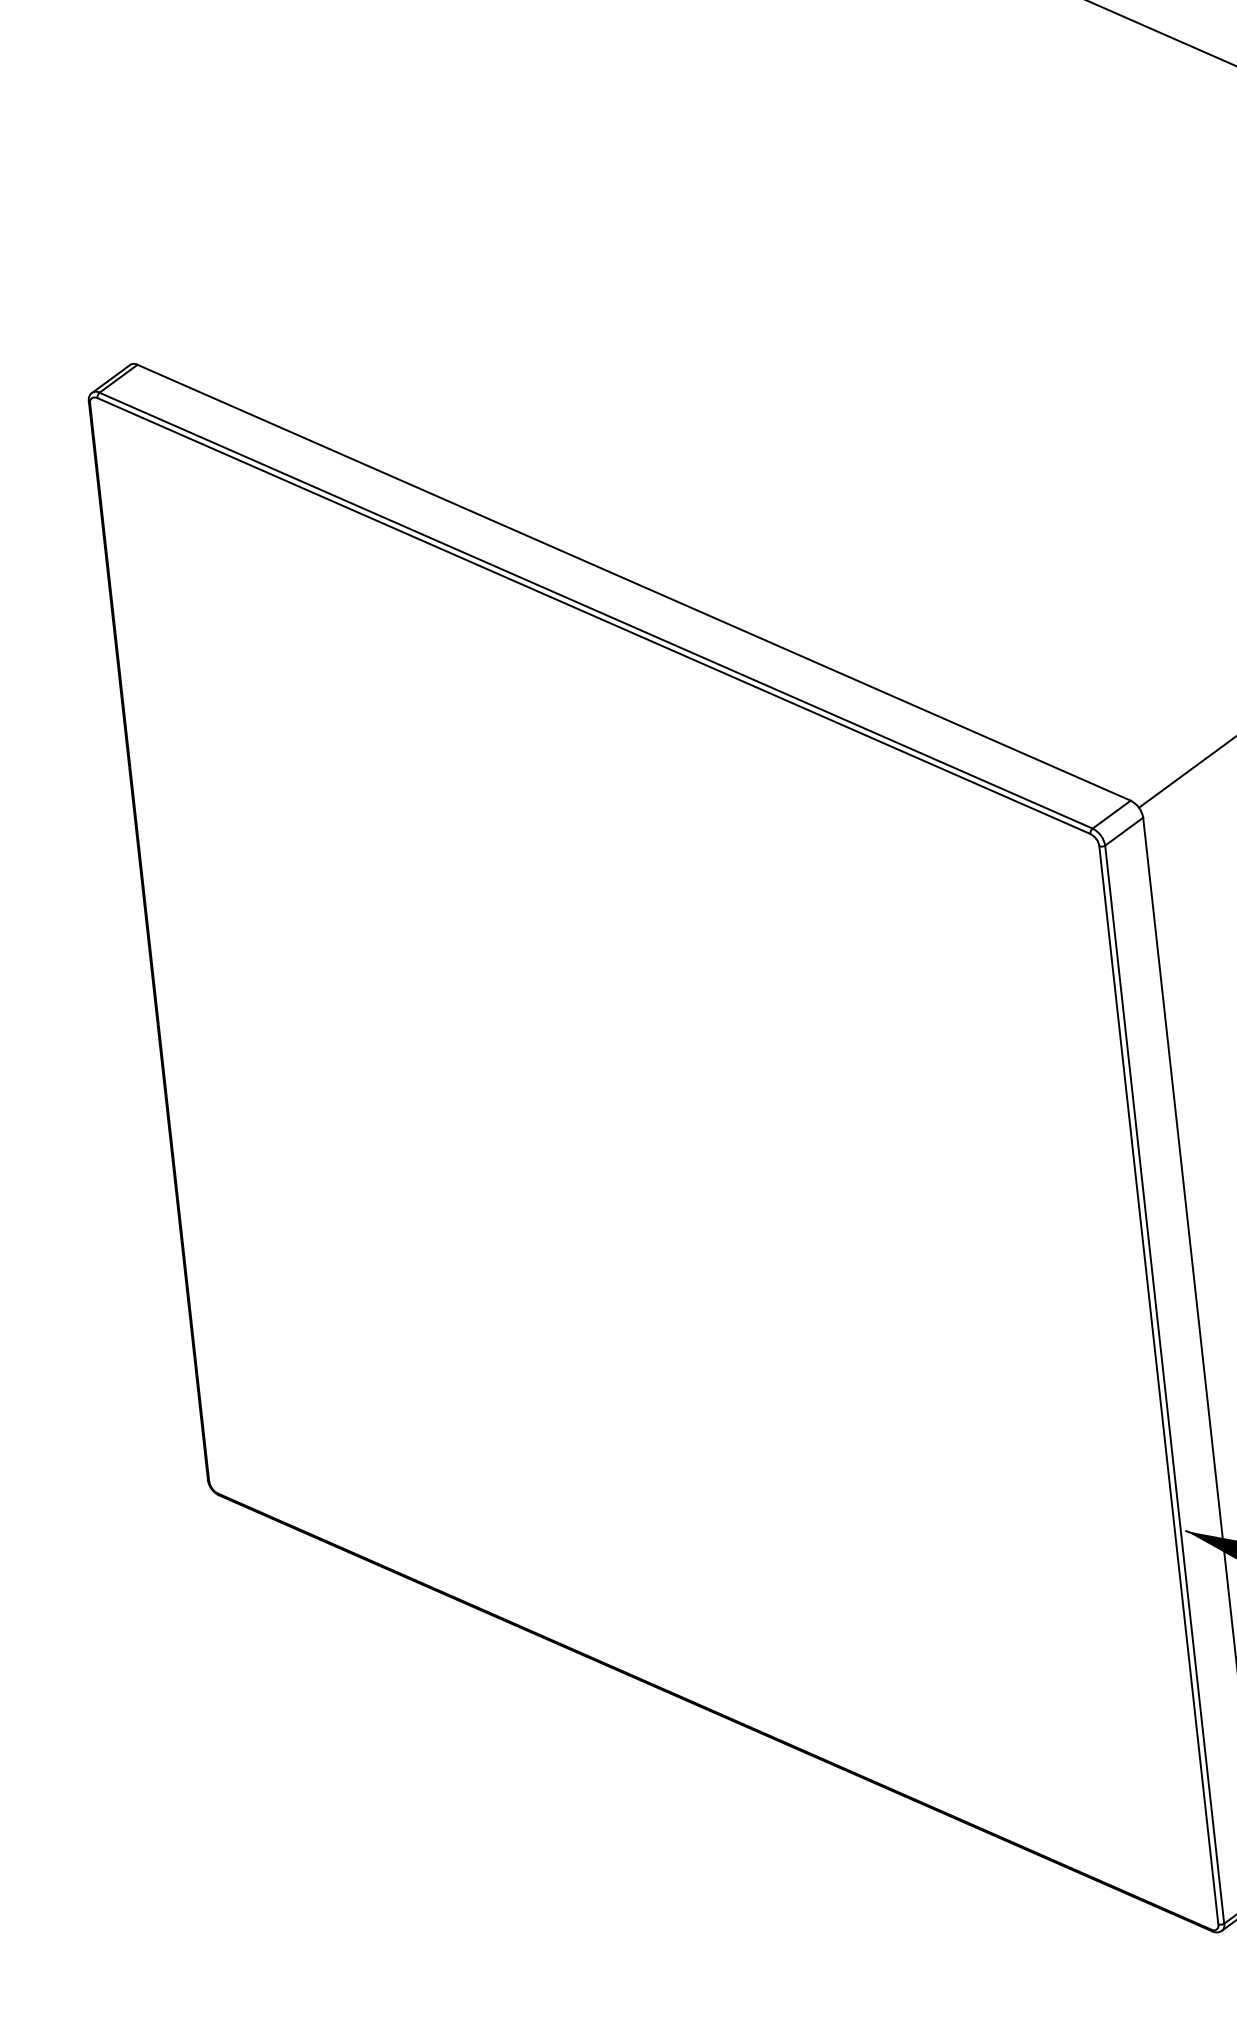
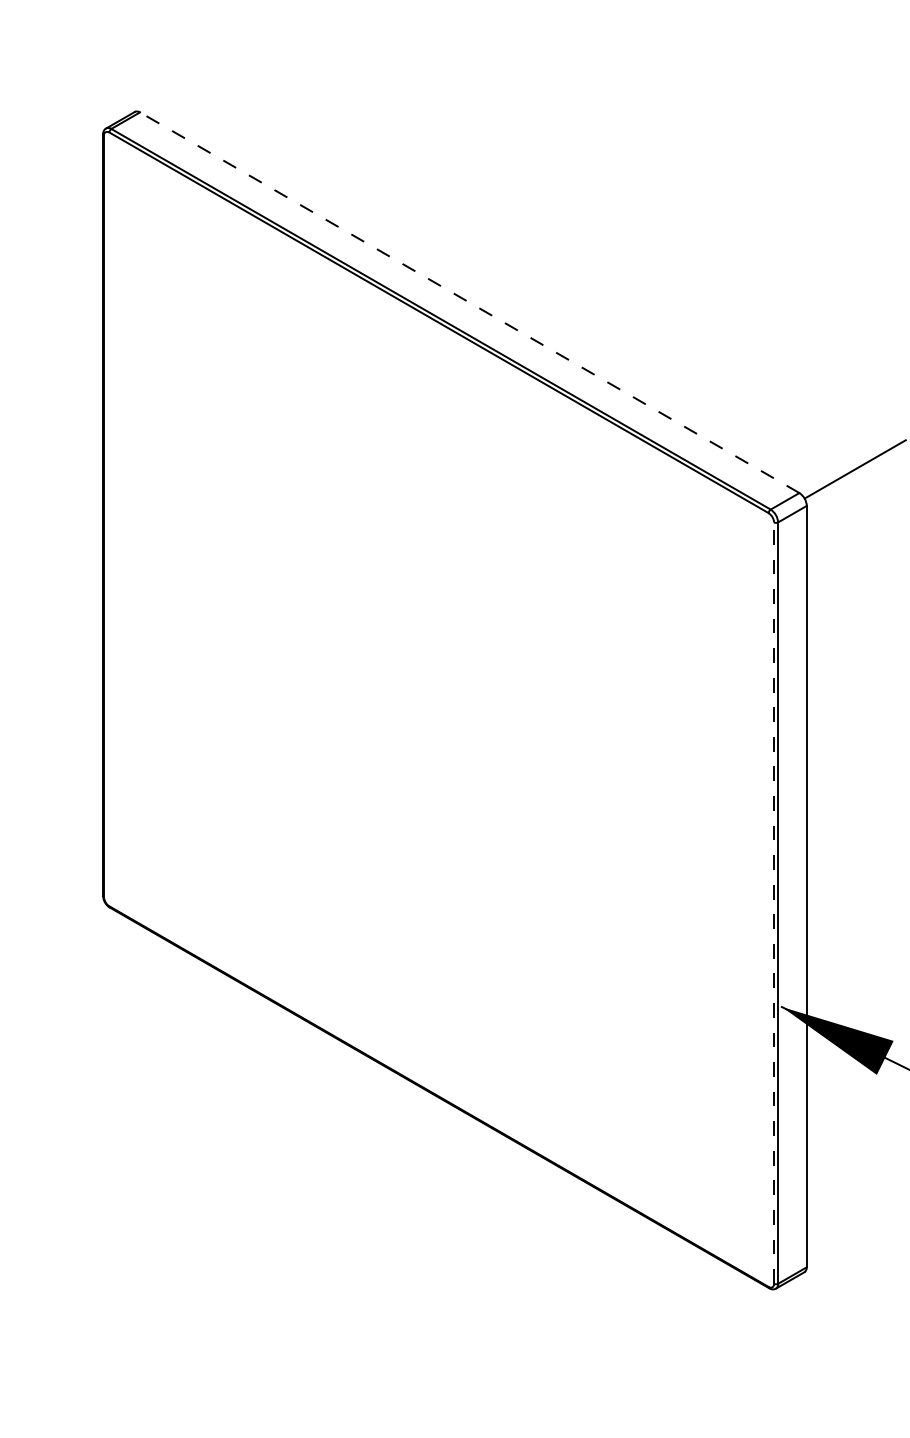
line: (633, 582) -> (469, 302), solid -> dashed
line: (1158, 1385) -> (773, 903), solid -> dashed

